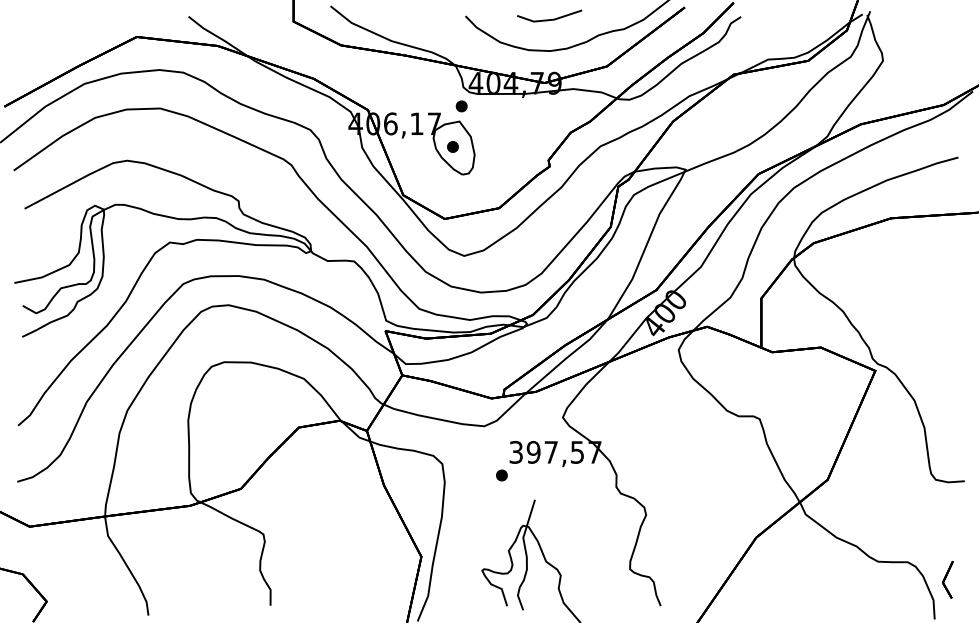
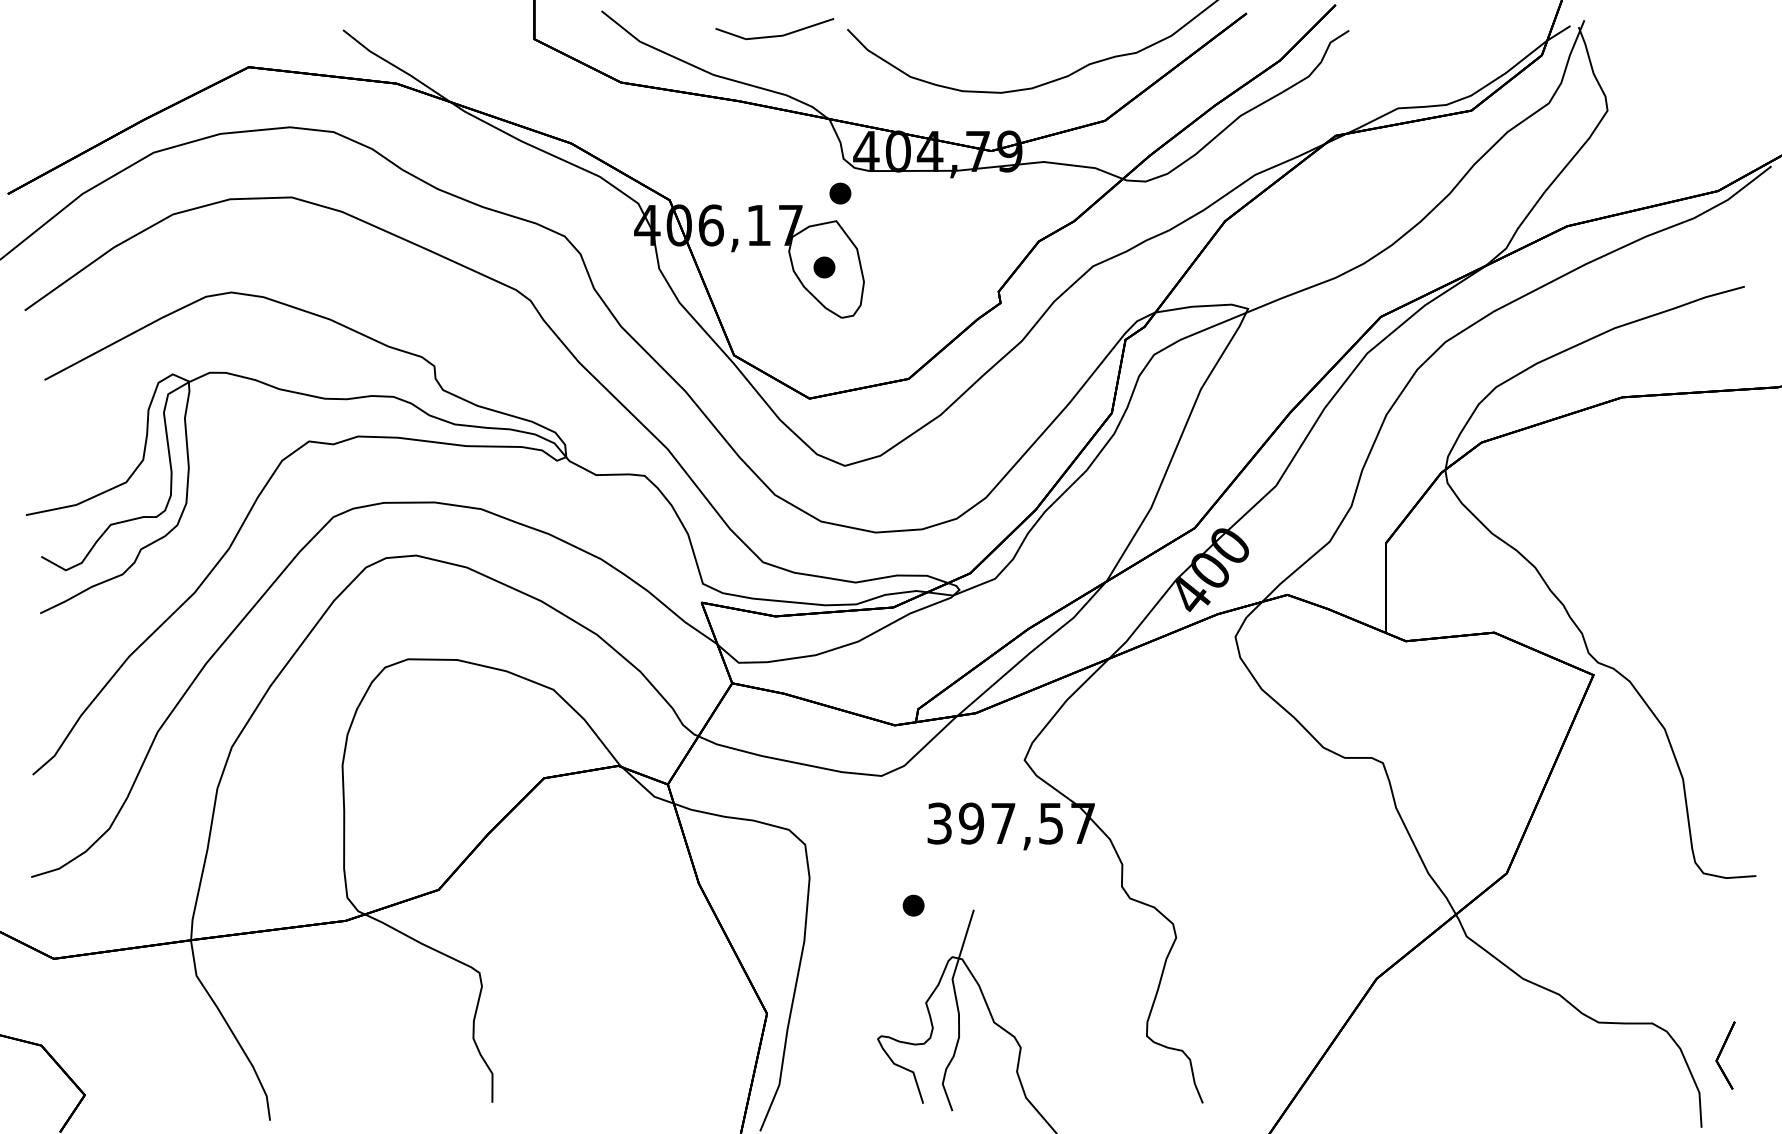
part: (549, 15) -> (774, 28), moved
part: (501, 475) -> (912, 905), moved

